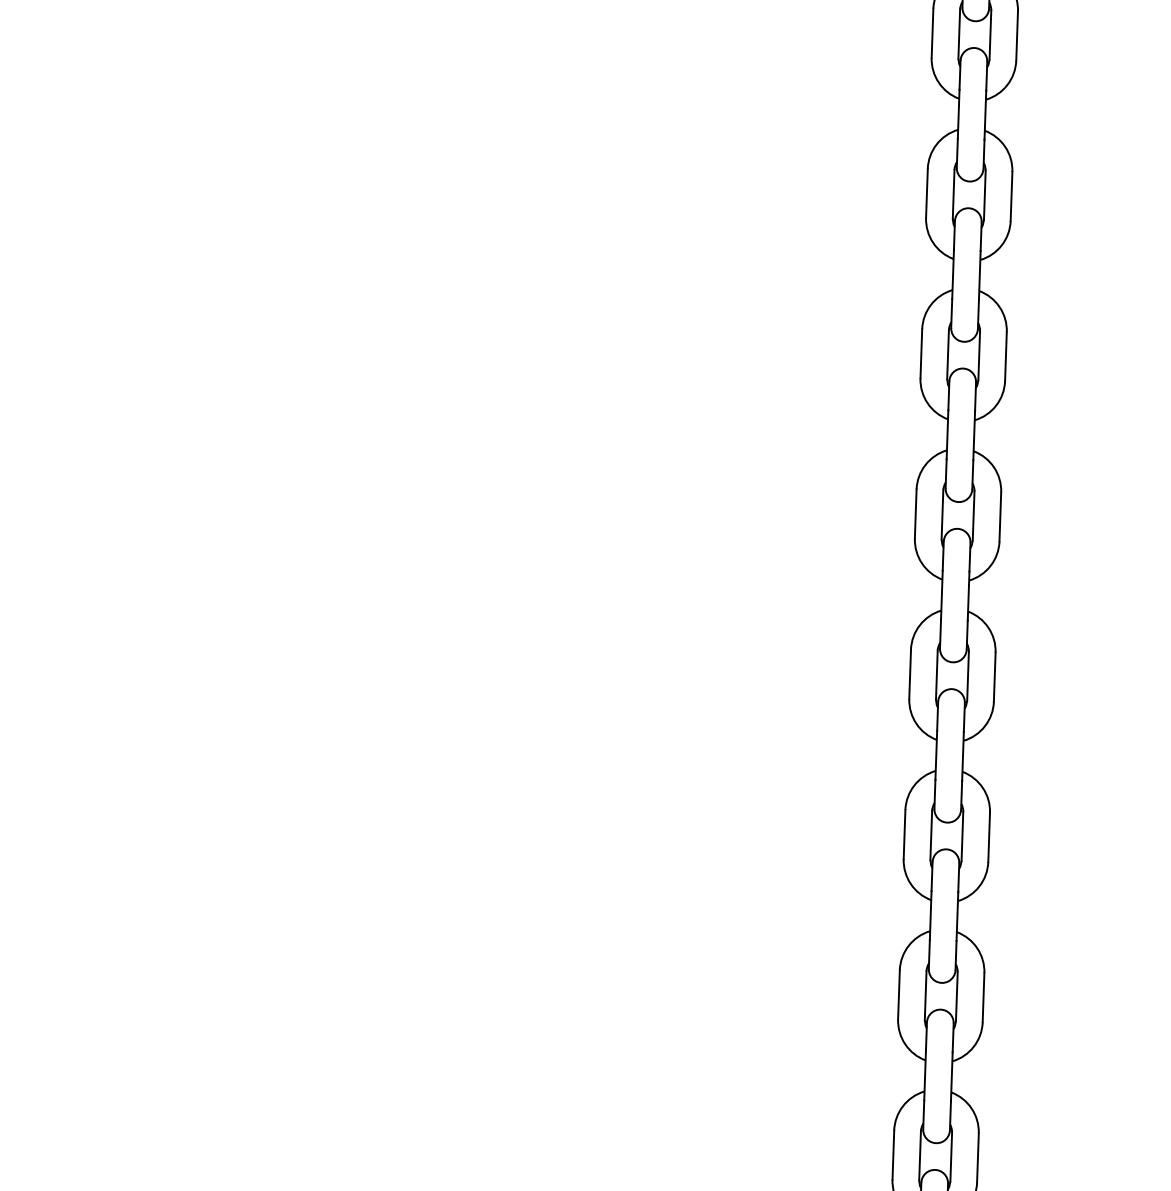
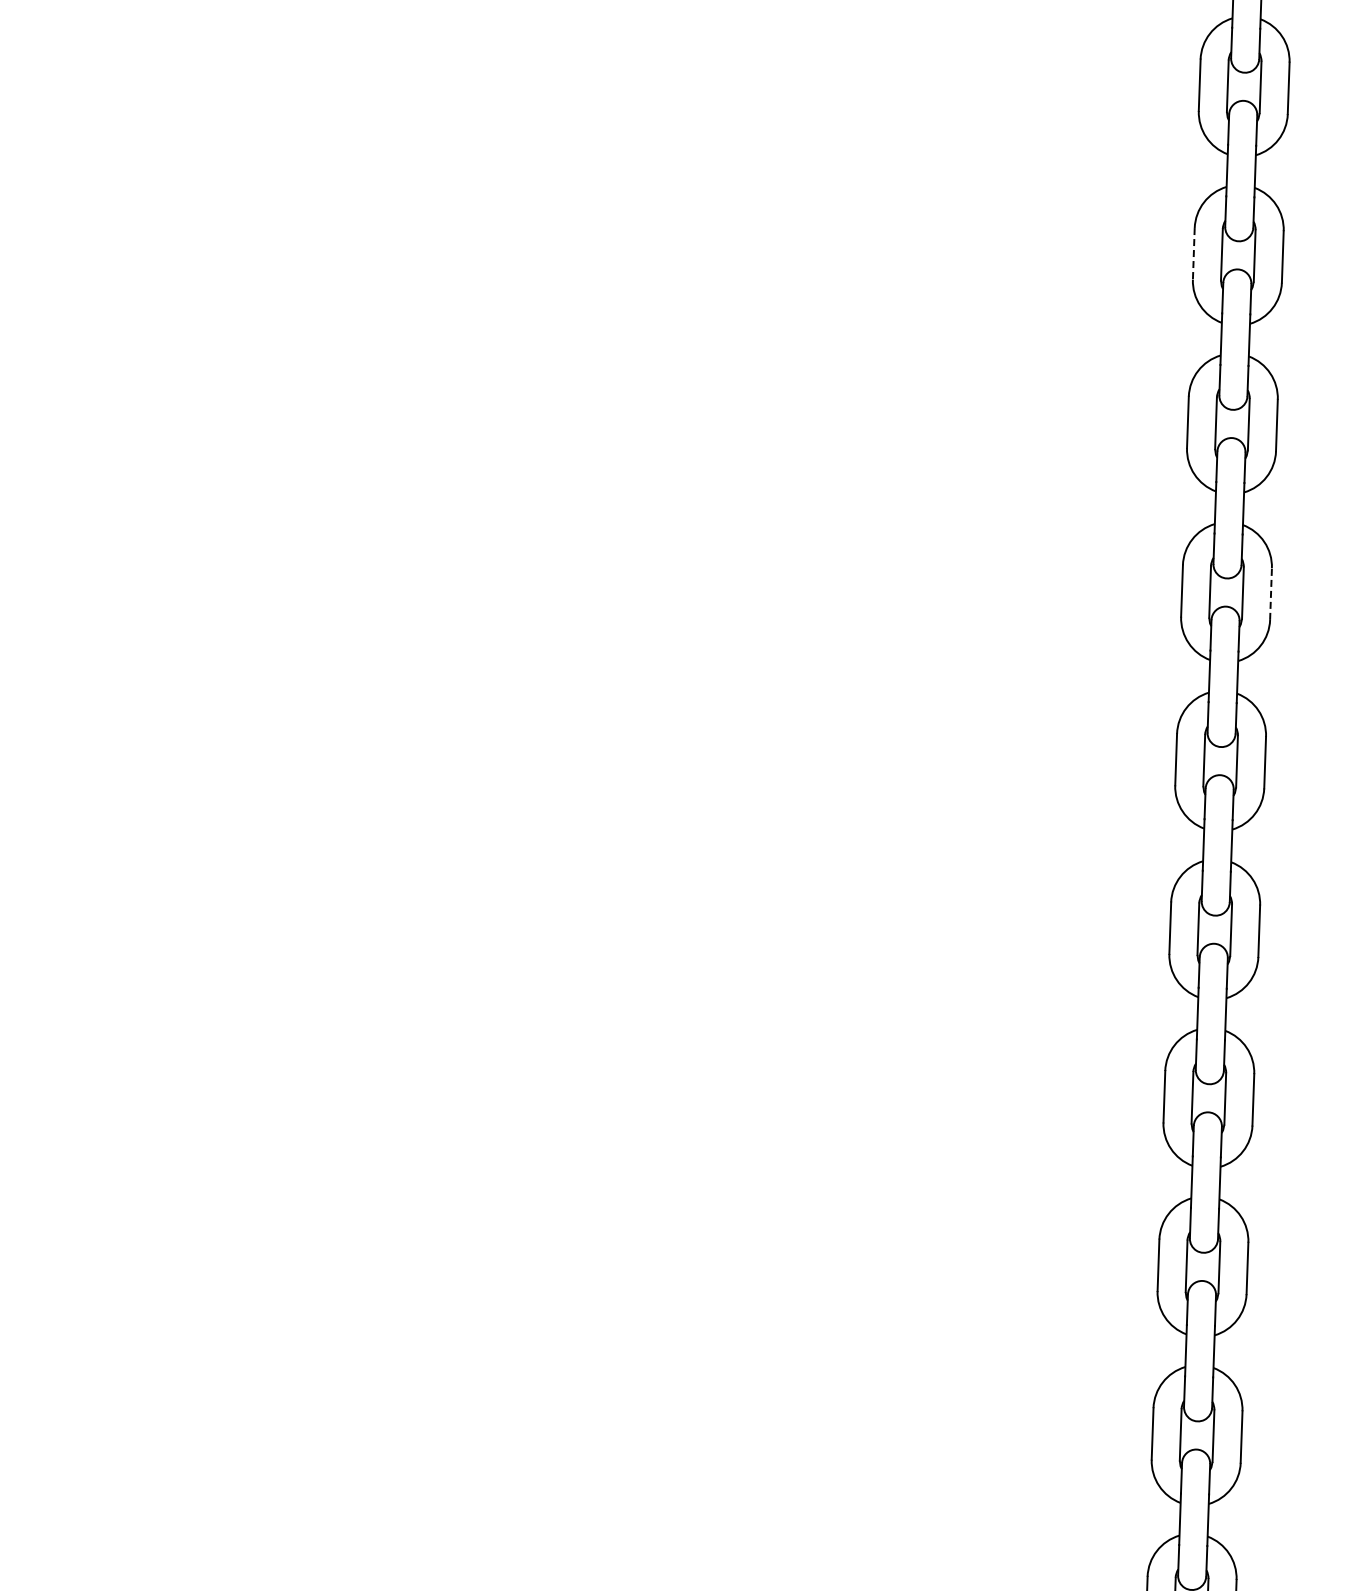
line: (921, 353) -> (1193, 253), solid -> dashed
line: (995, 677) -> (1271, 594), solid -> dashed

